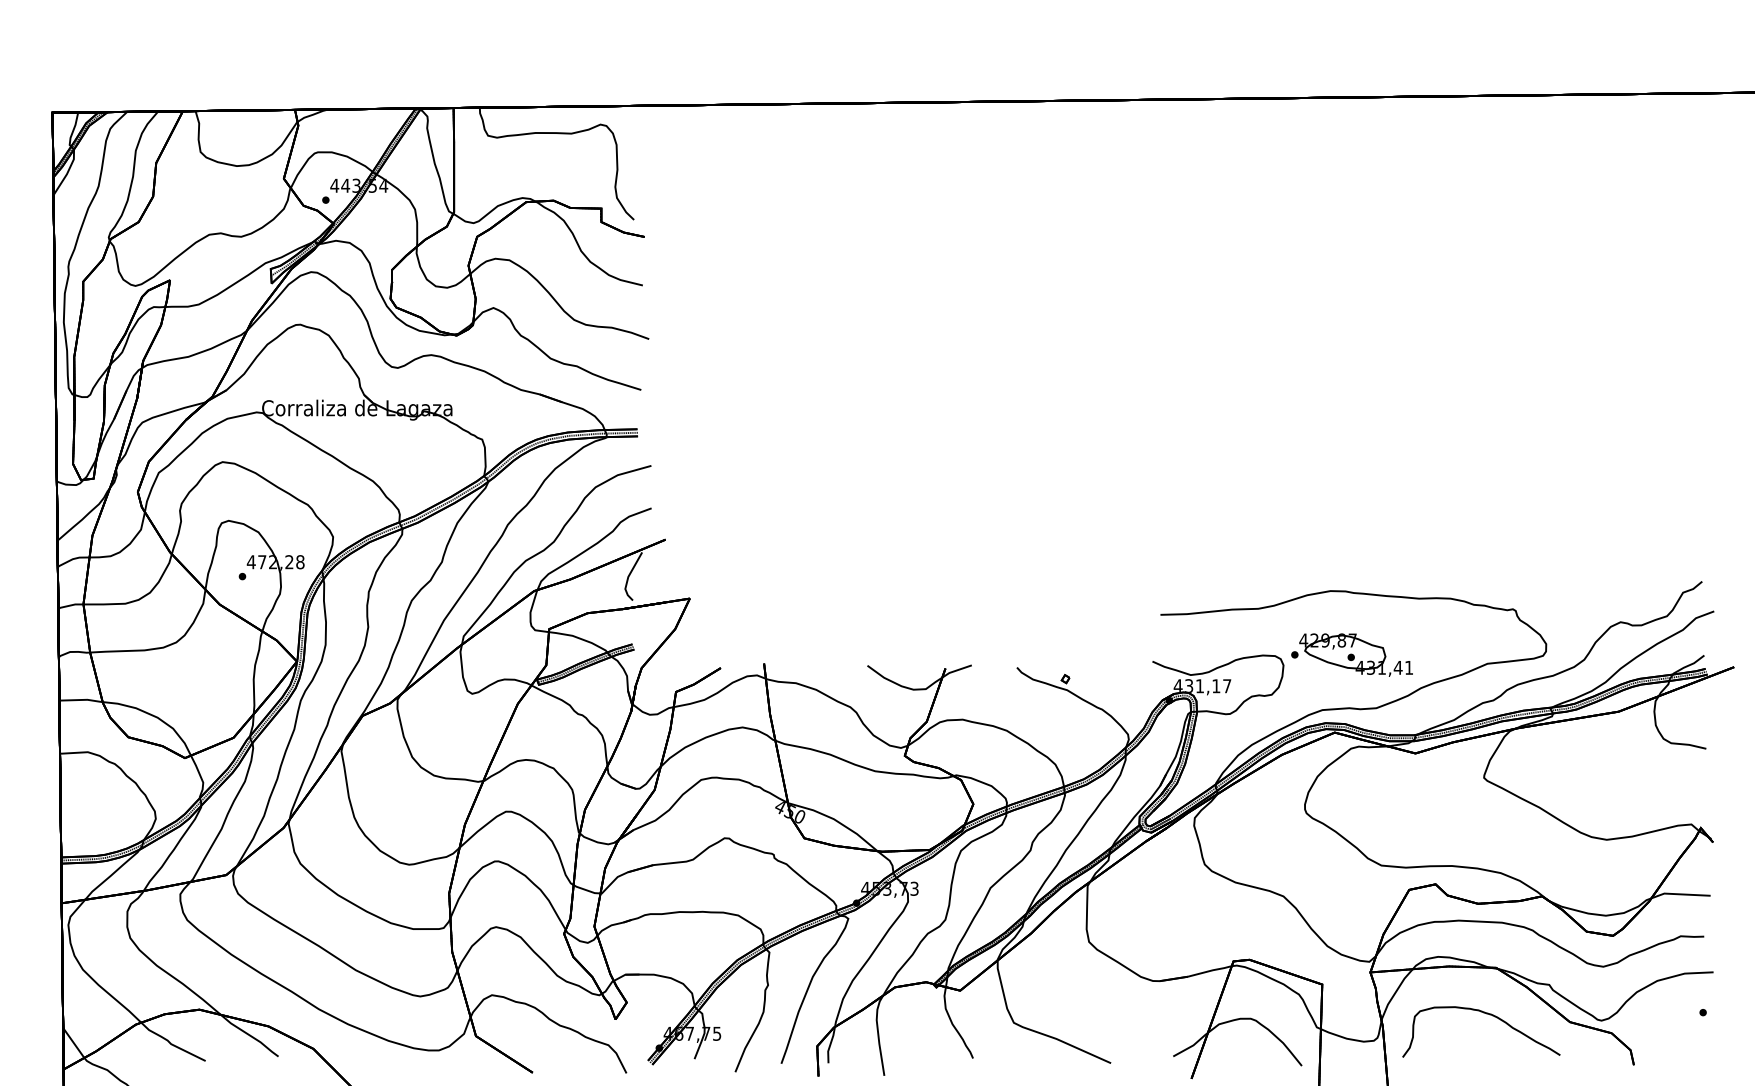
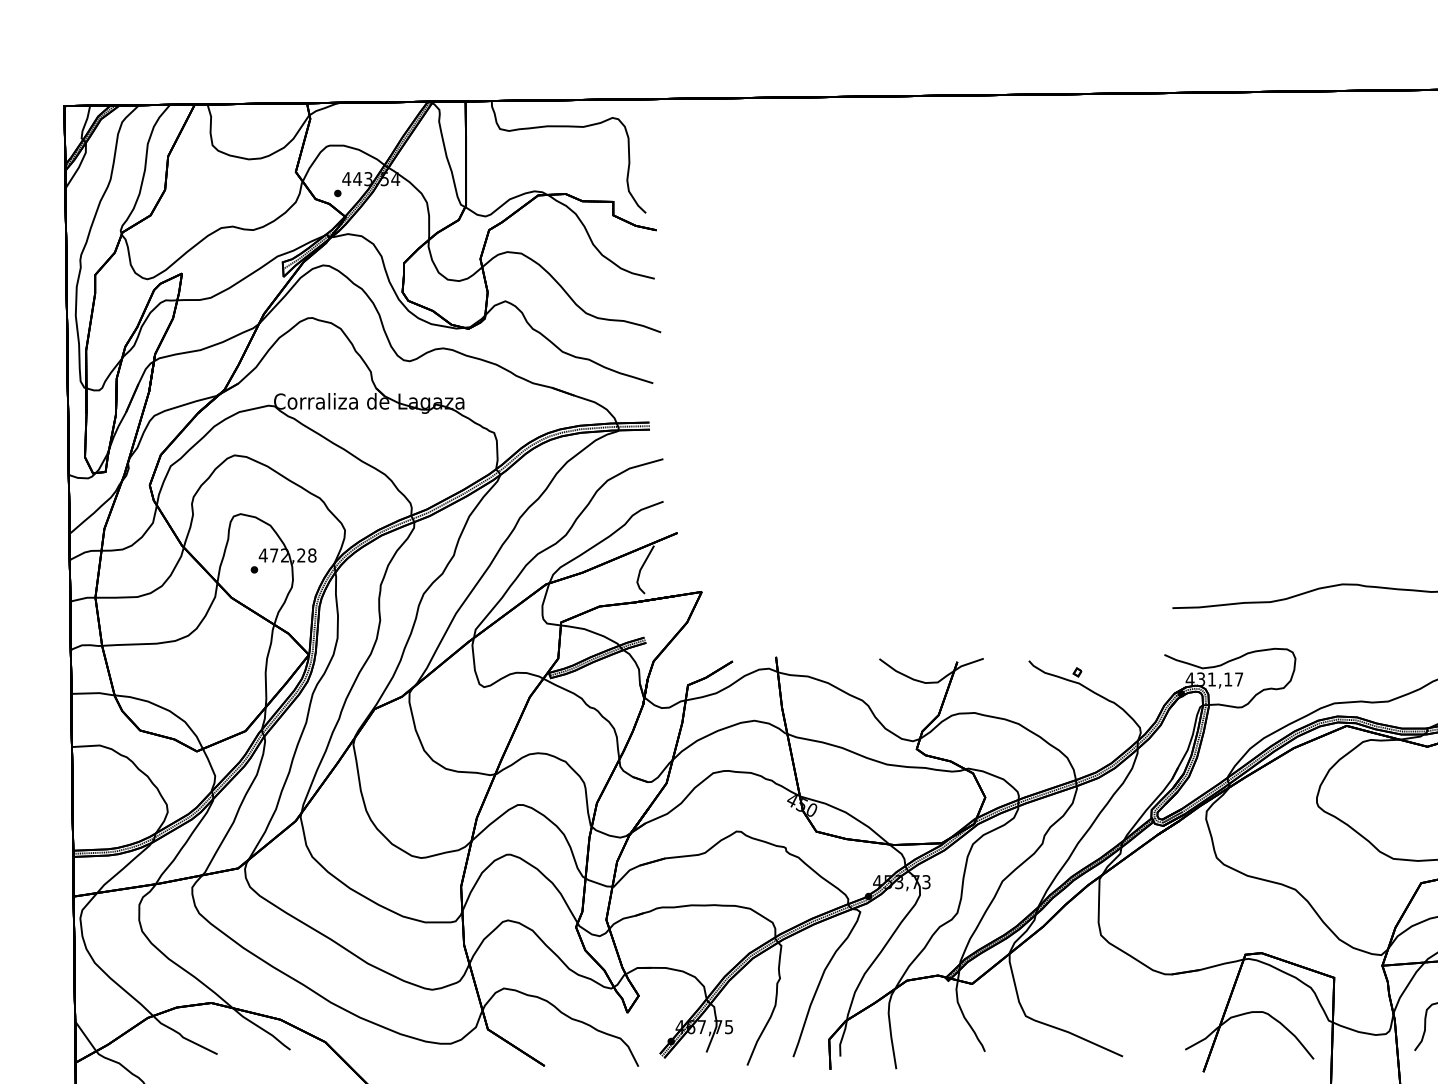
part: (1351, 654) -> (1363, 647), removed

